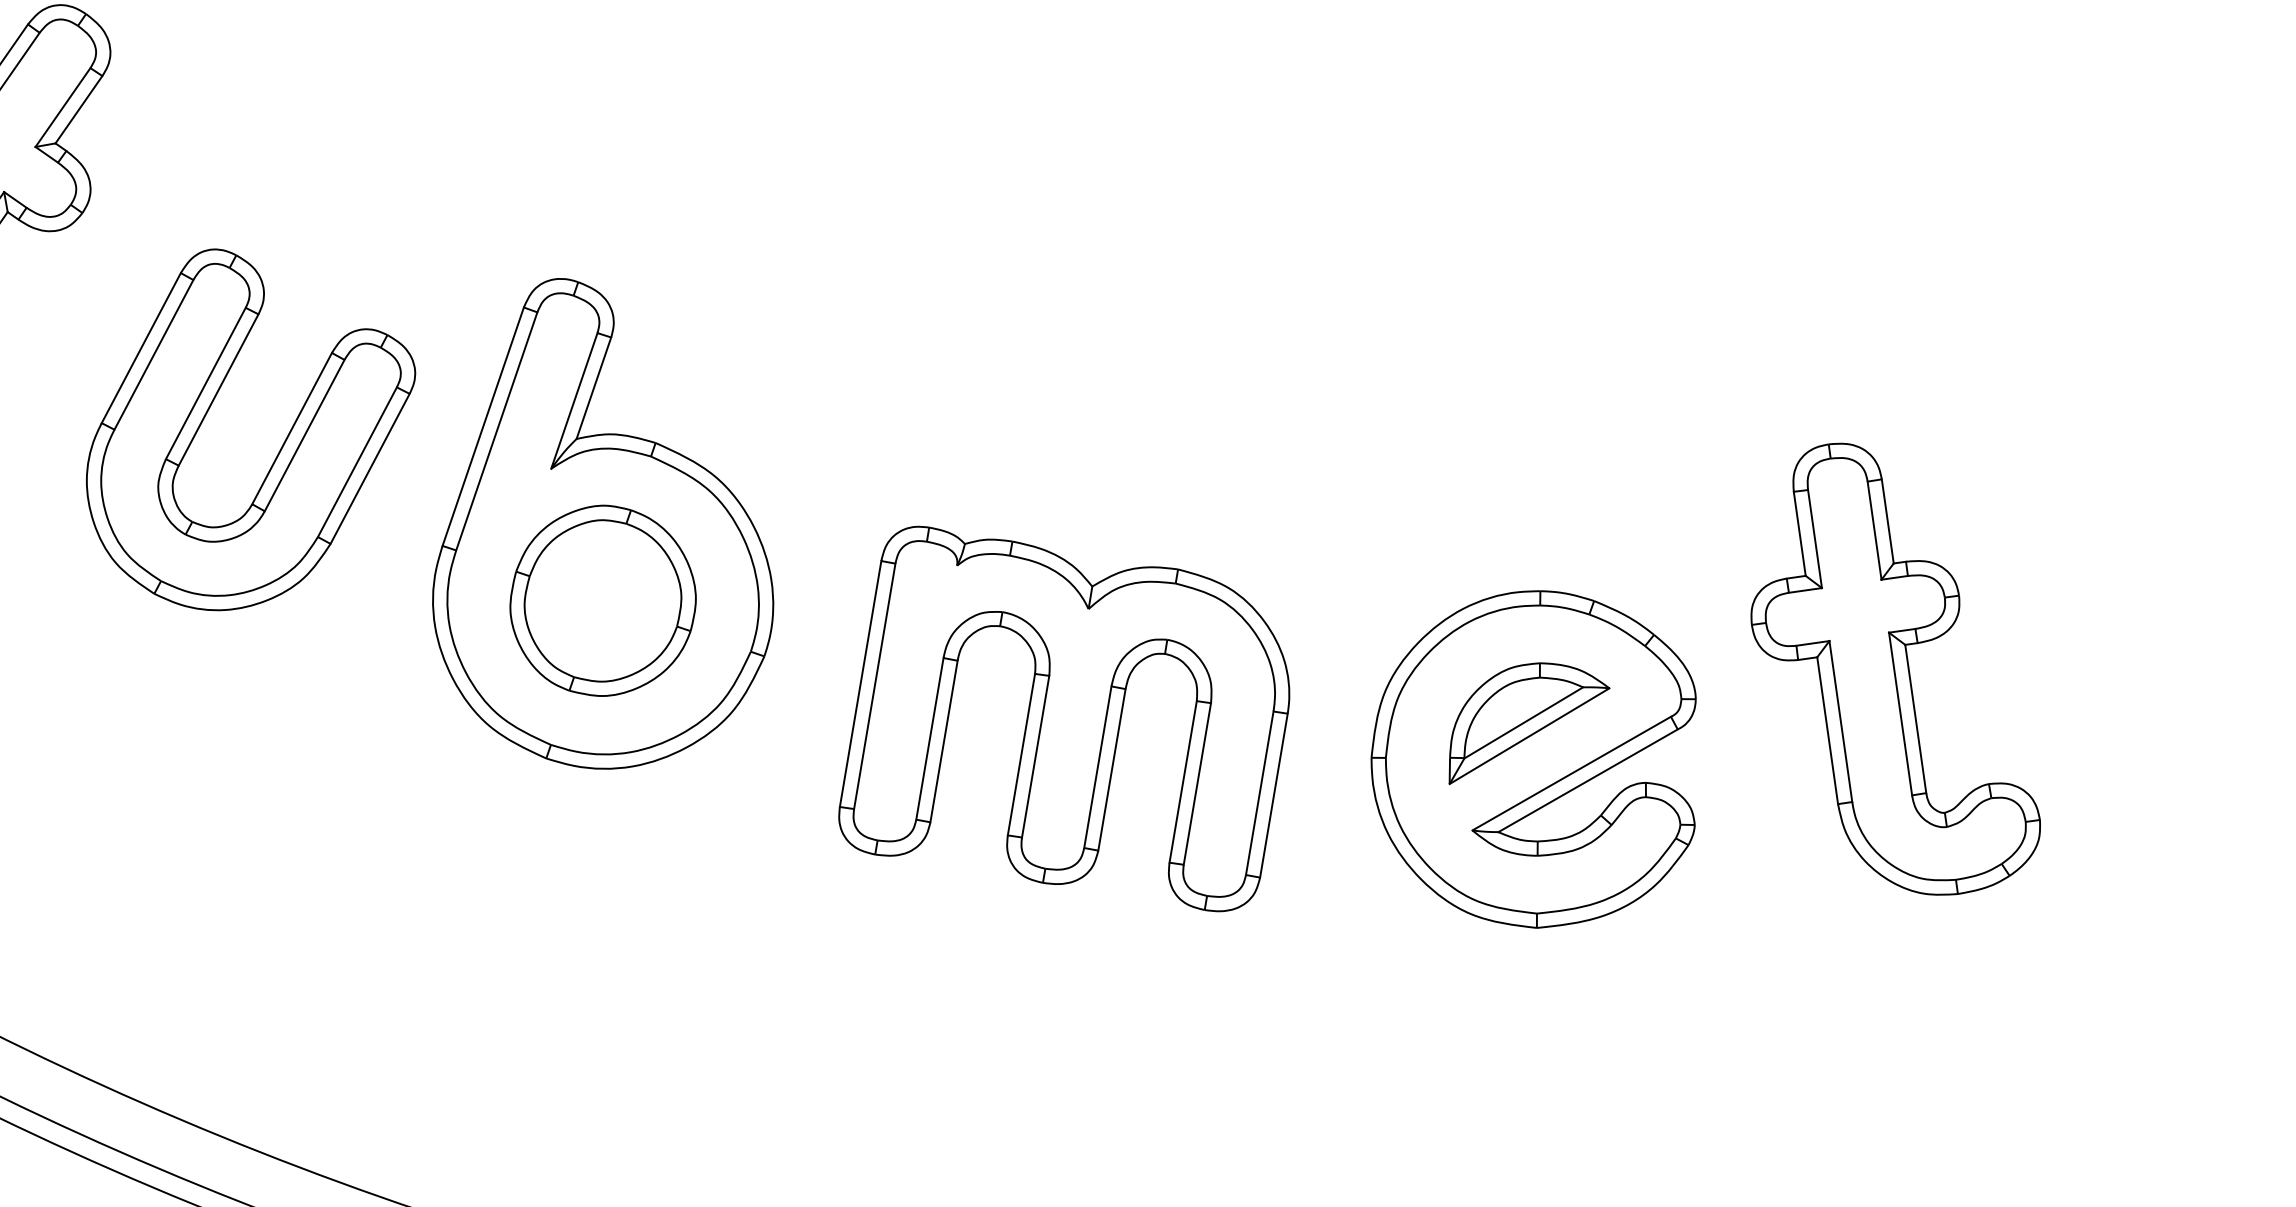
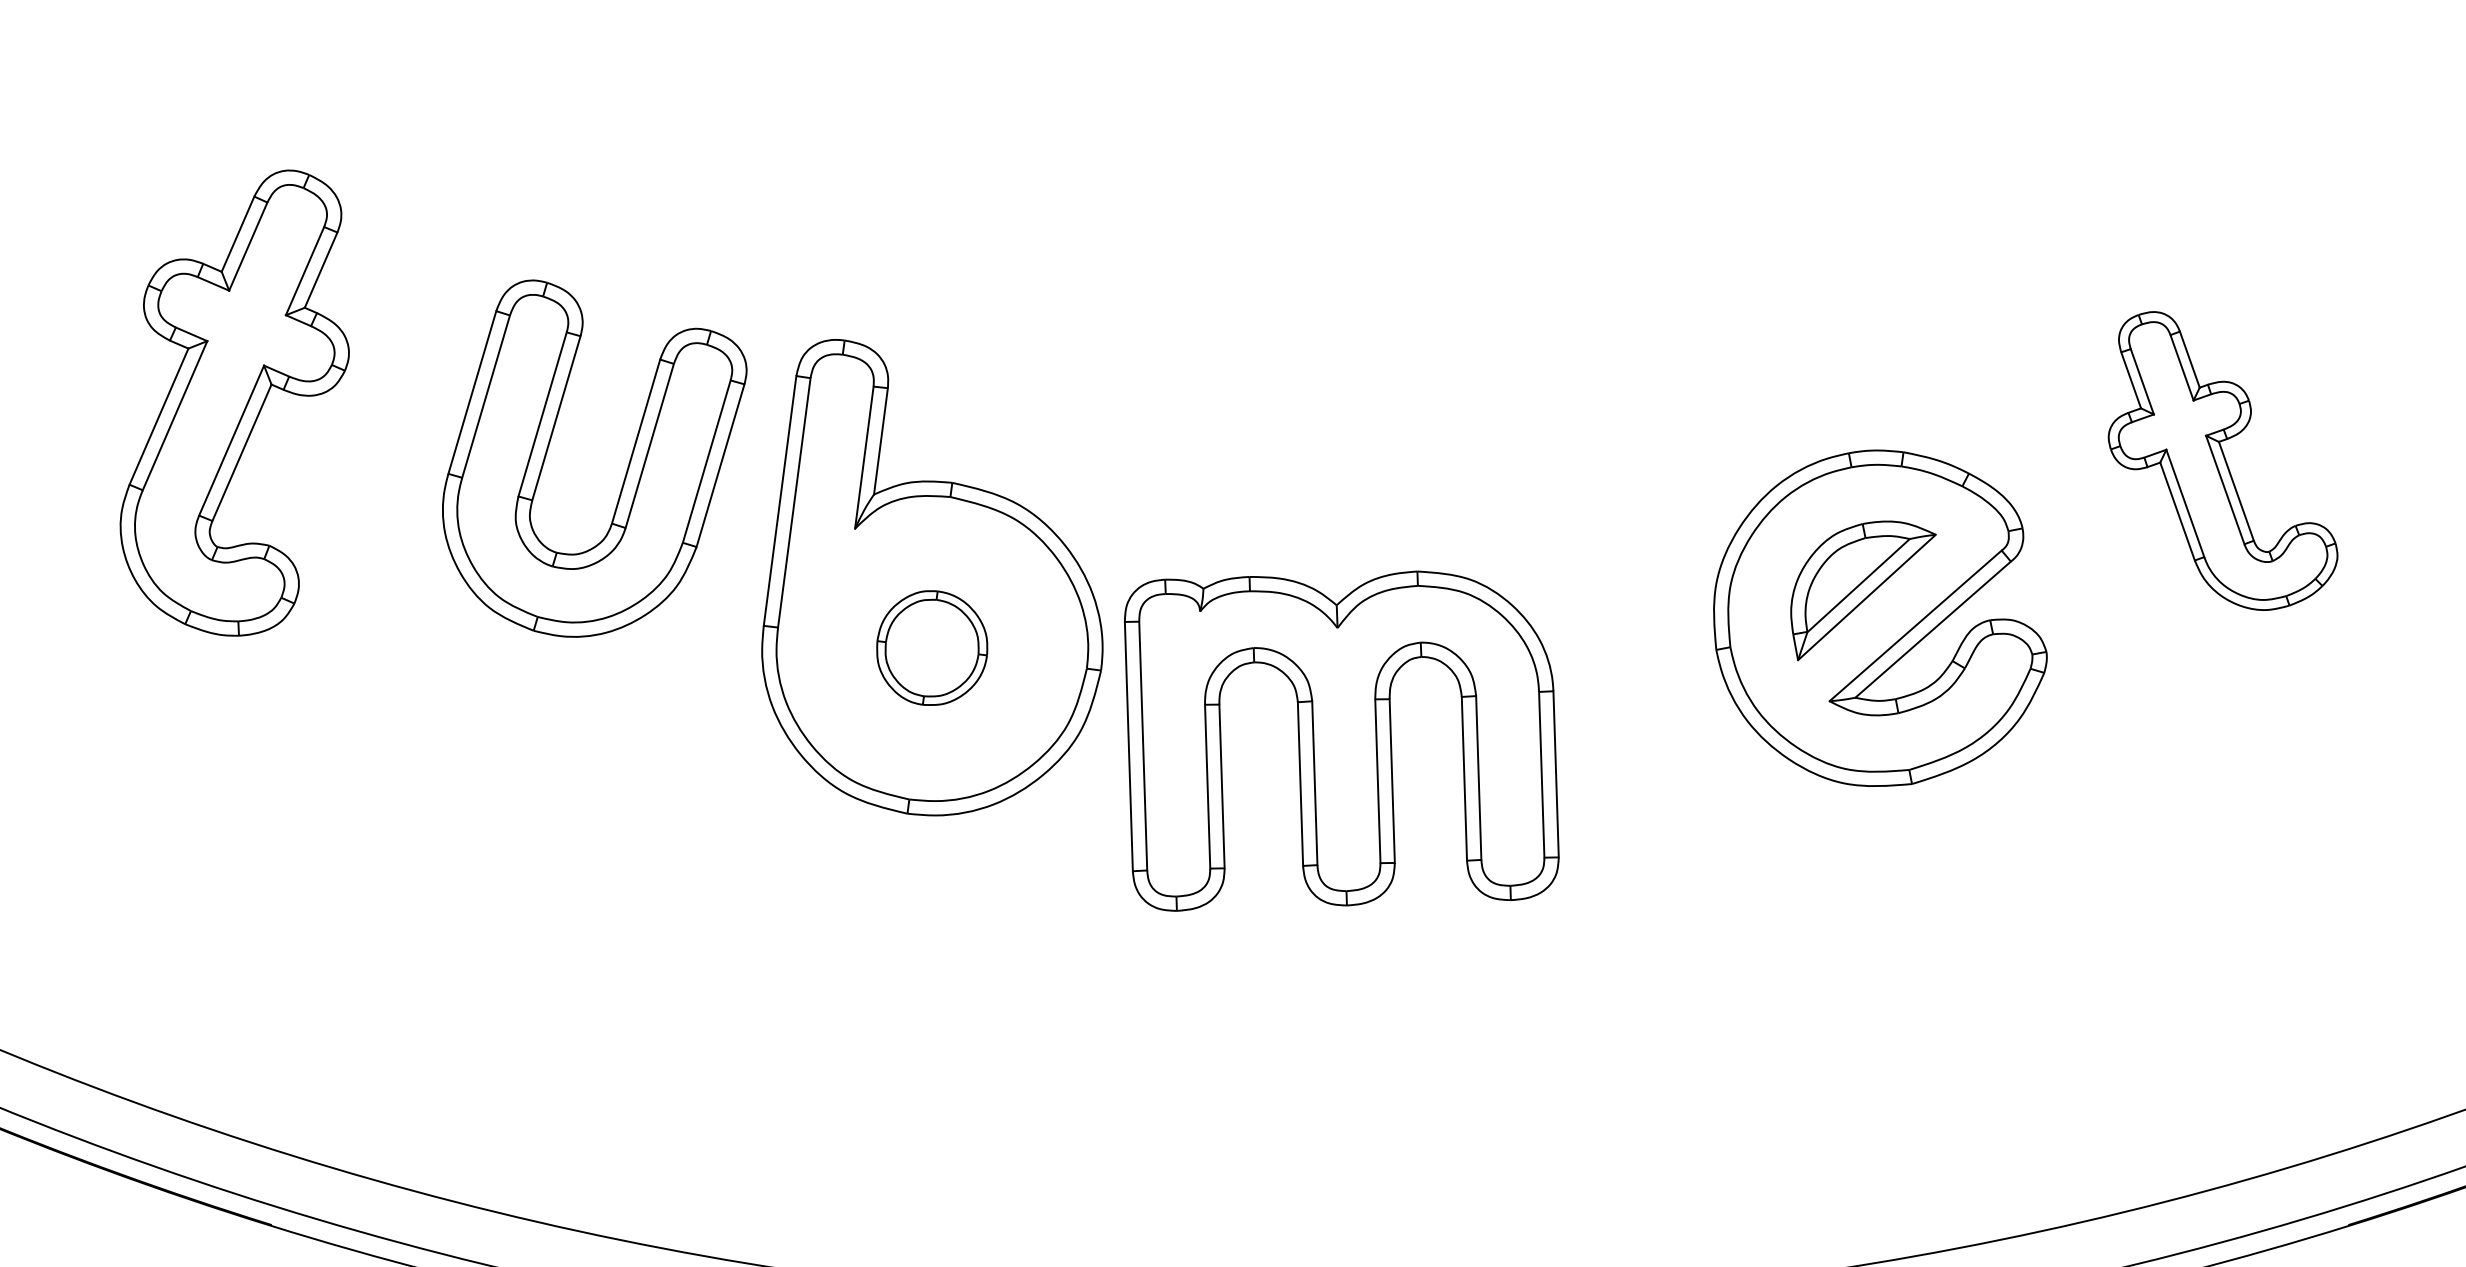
part: (278, 451) -> (627, 466), moved
part: (602, 600) -> (931, 647), size x0.6
part: (1905, 672) -> (2222, 460), size x0.7
part: (1070, 720) -> (1341, 740), moved

